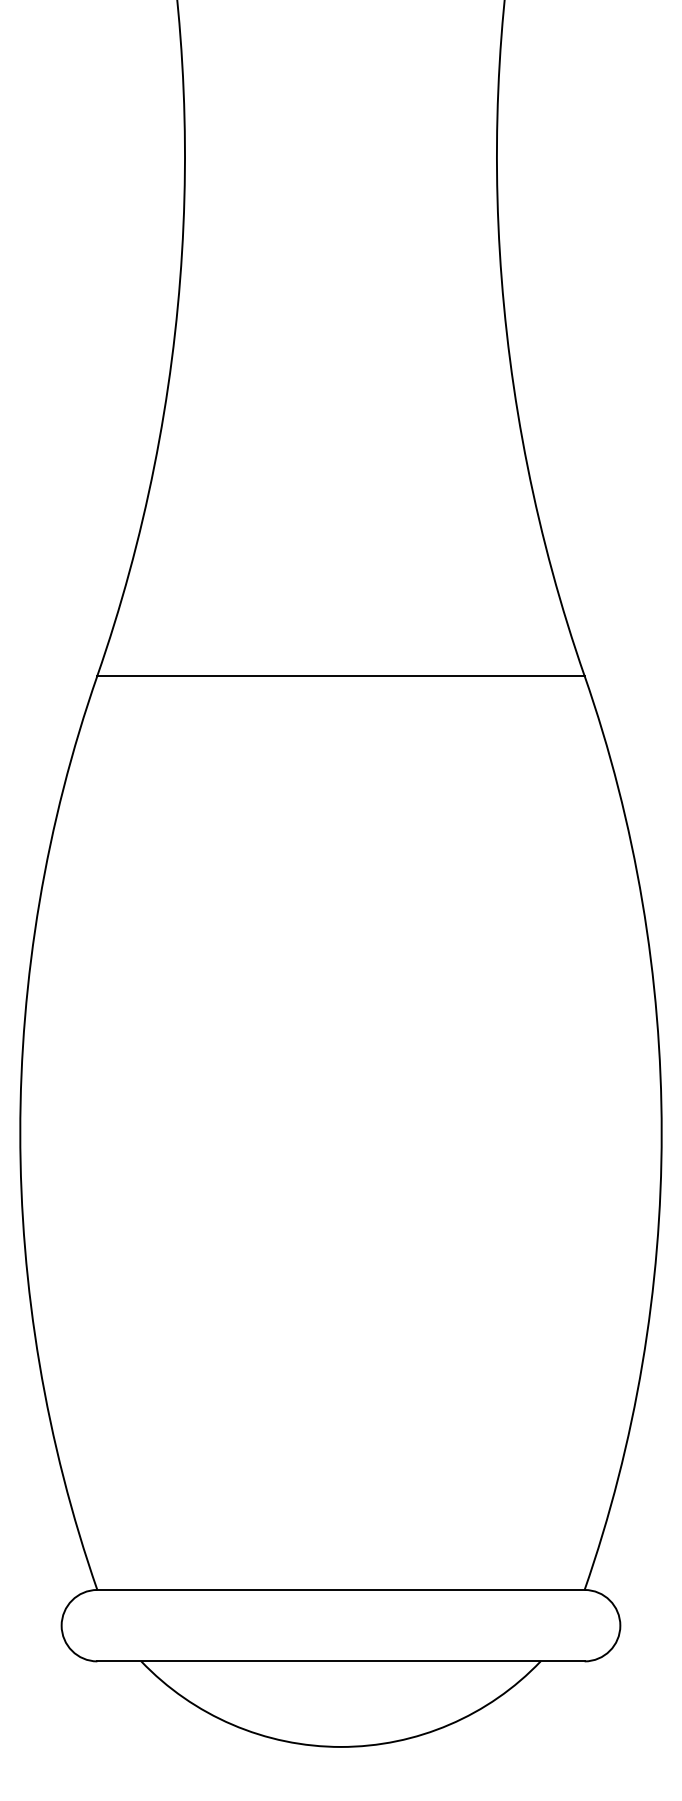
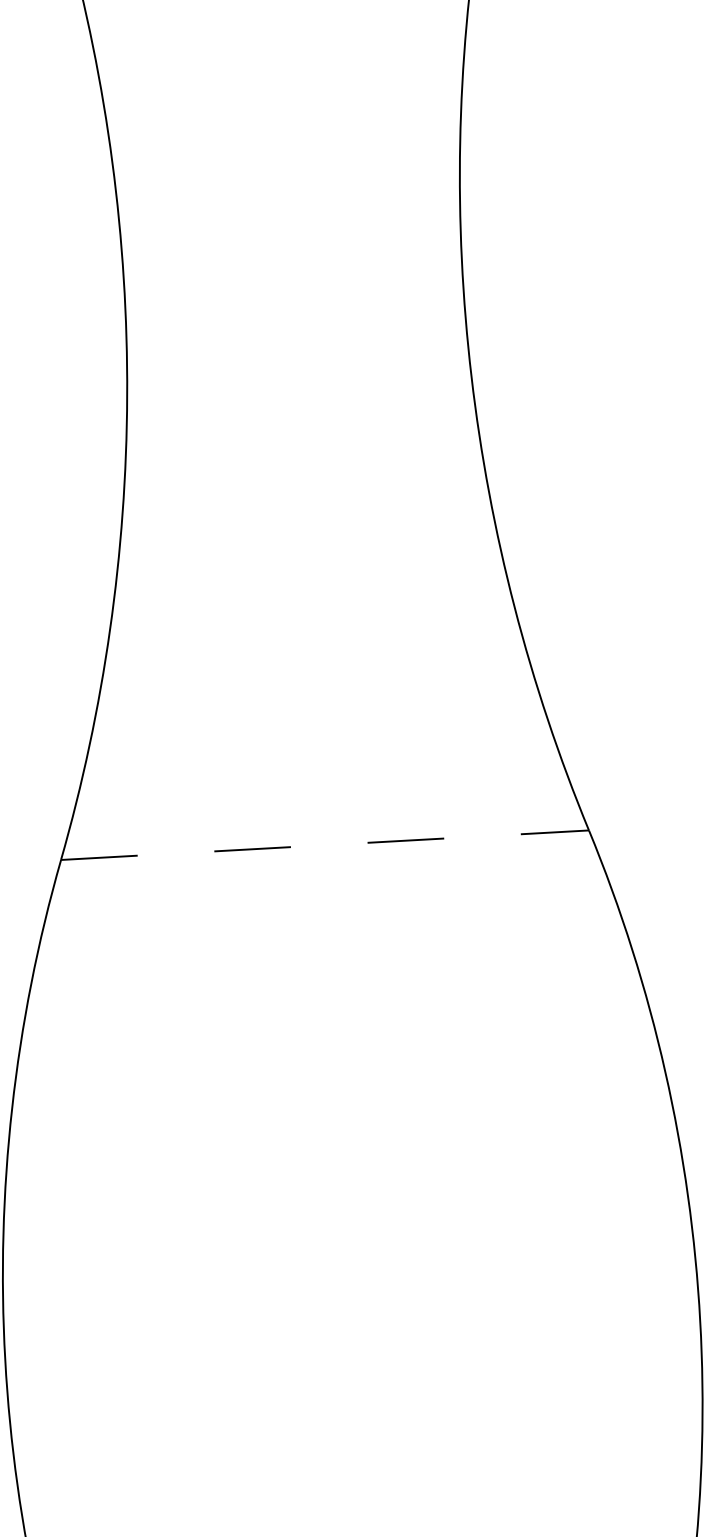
line: (341, 675) -> (325, 844), solid -> dashed

